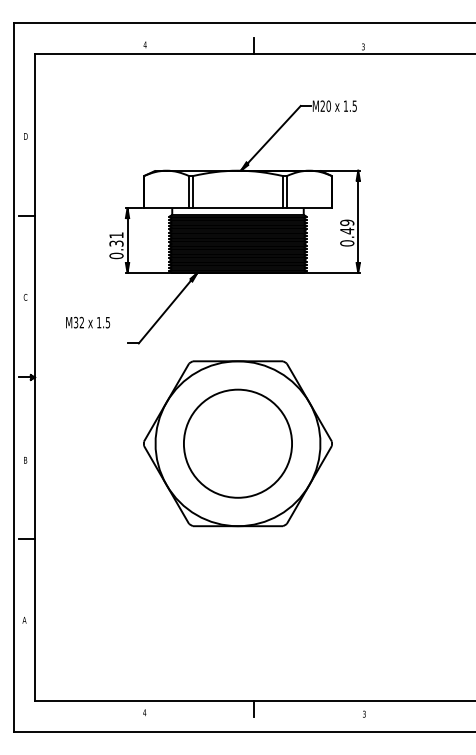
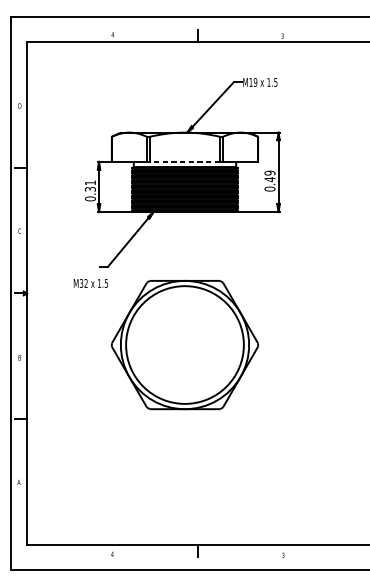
text: (325, 105) -> (253, 81), M20 -> M19
line: (237, 208) -> (184, 162), solid -> dashed
text: (88, 322) -> (91, 283), moved
circle: (237, 443) -> (184, 344), size x1.4

